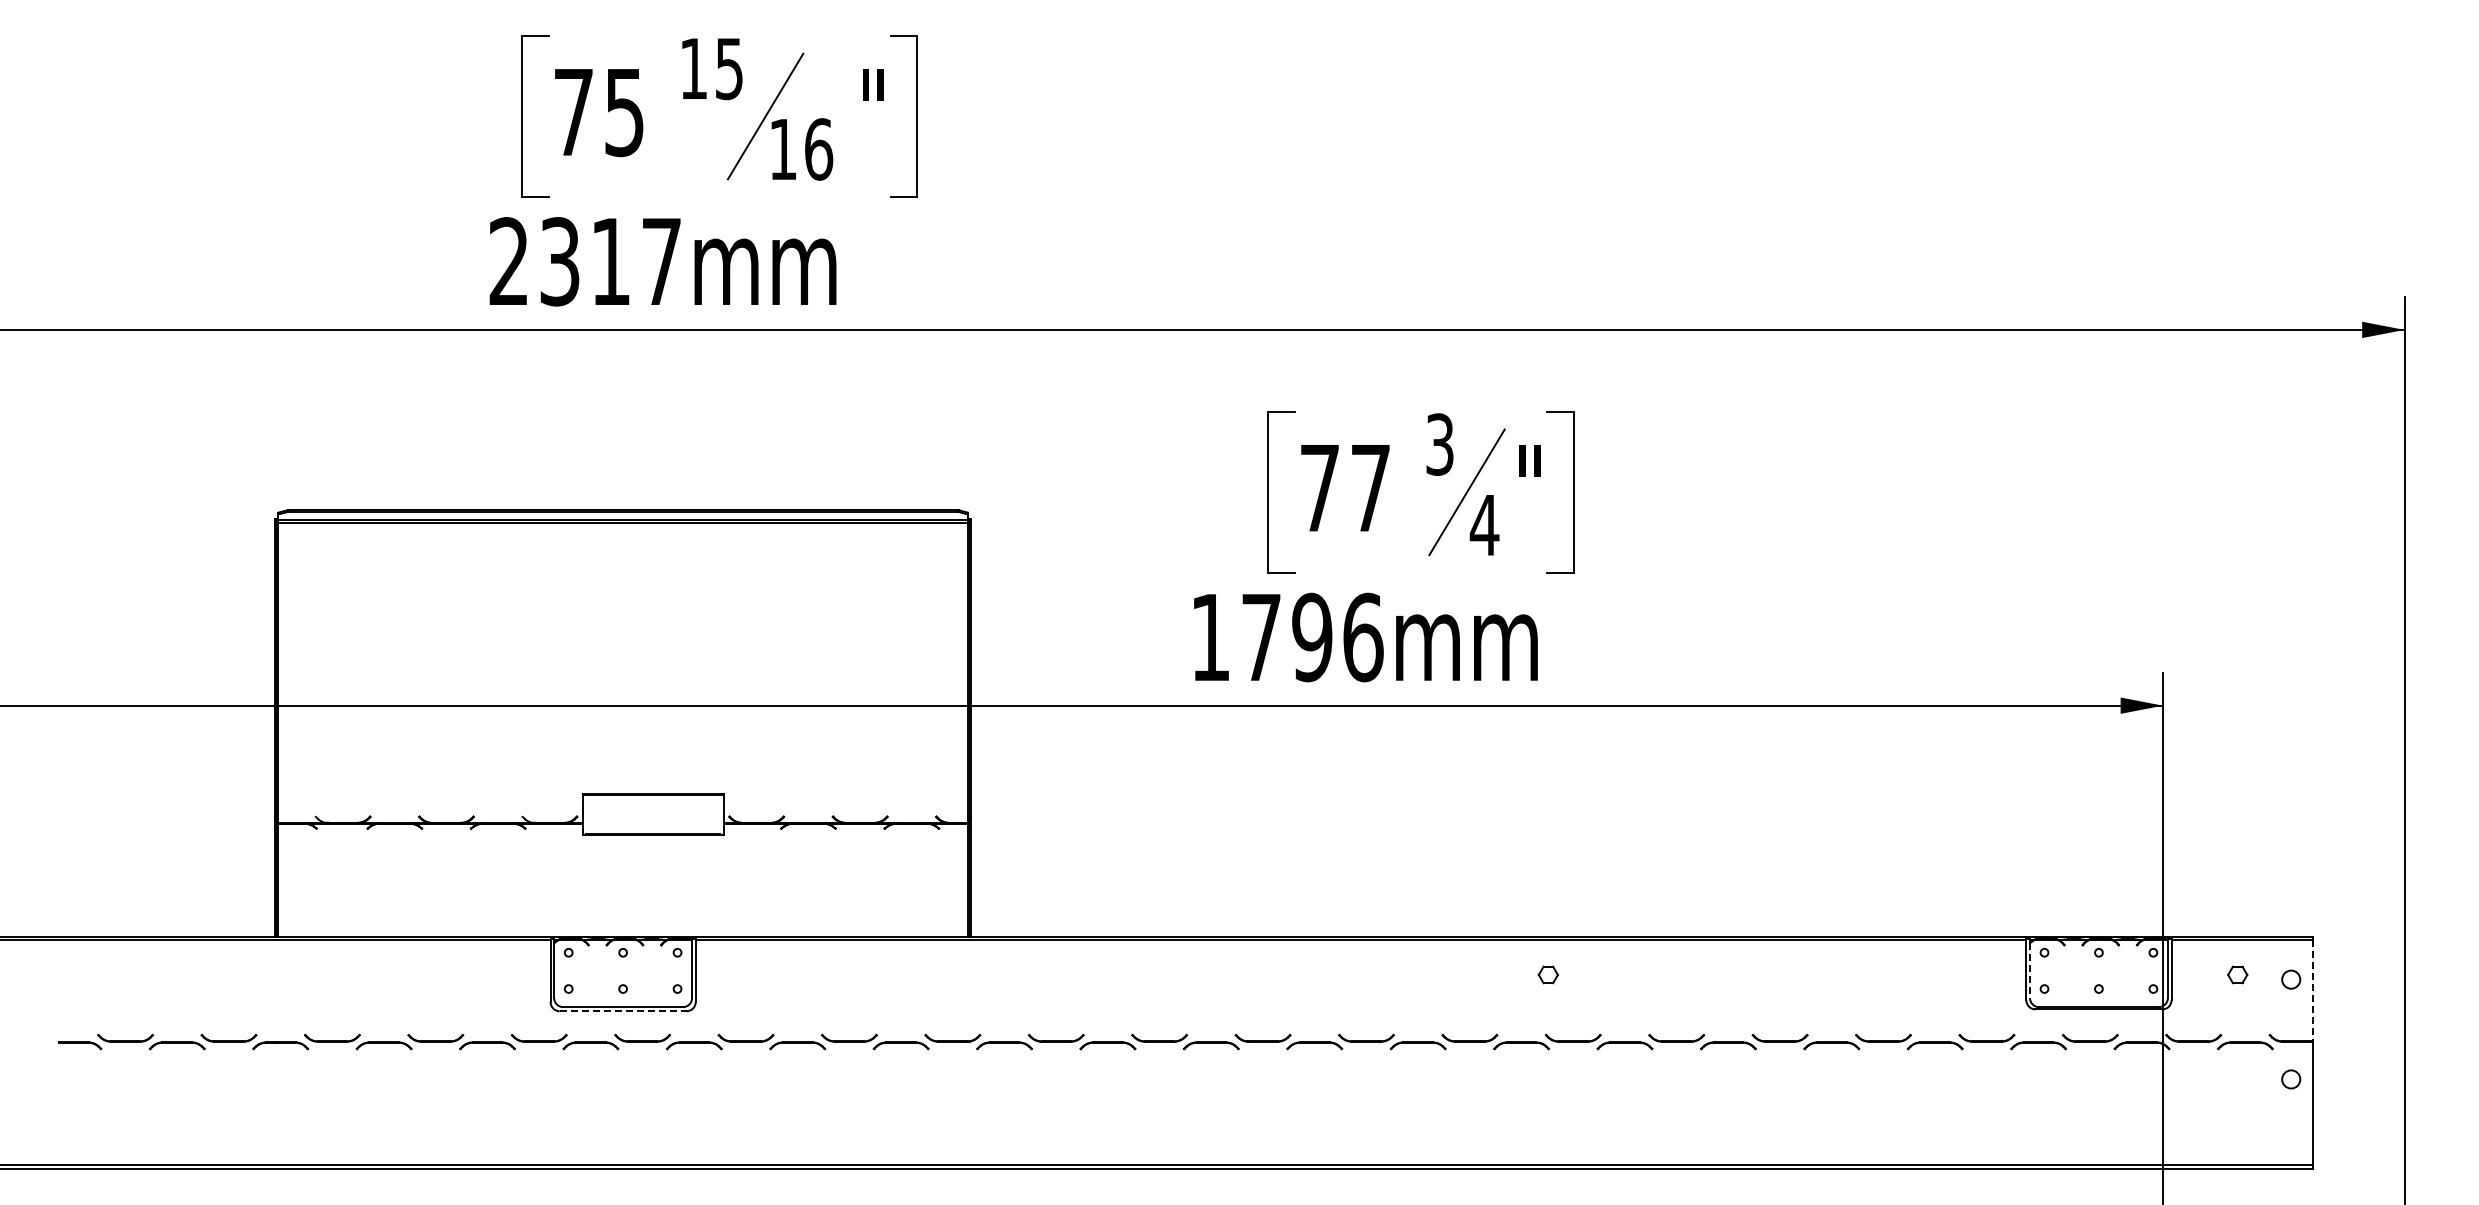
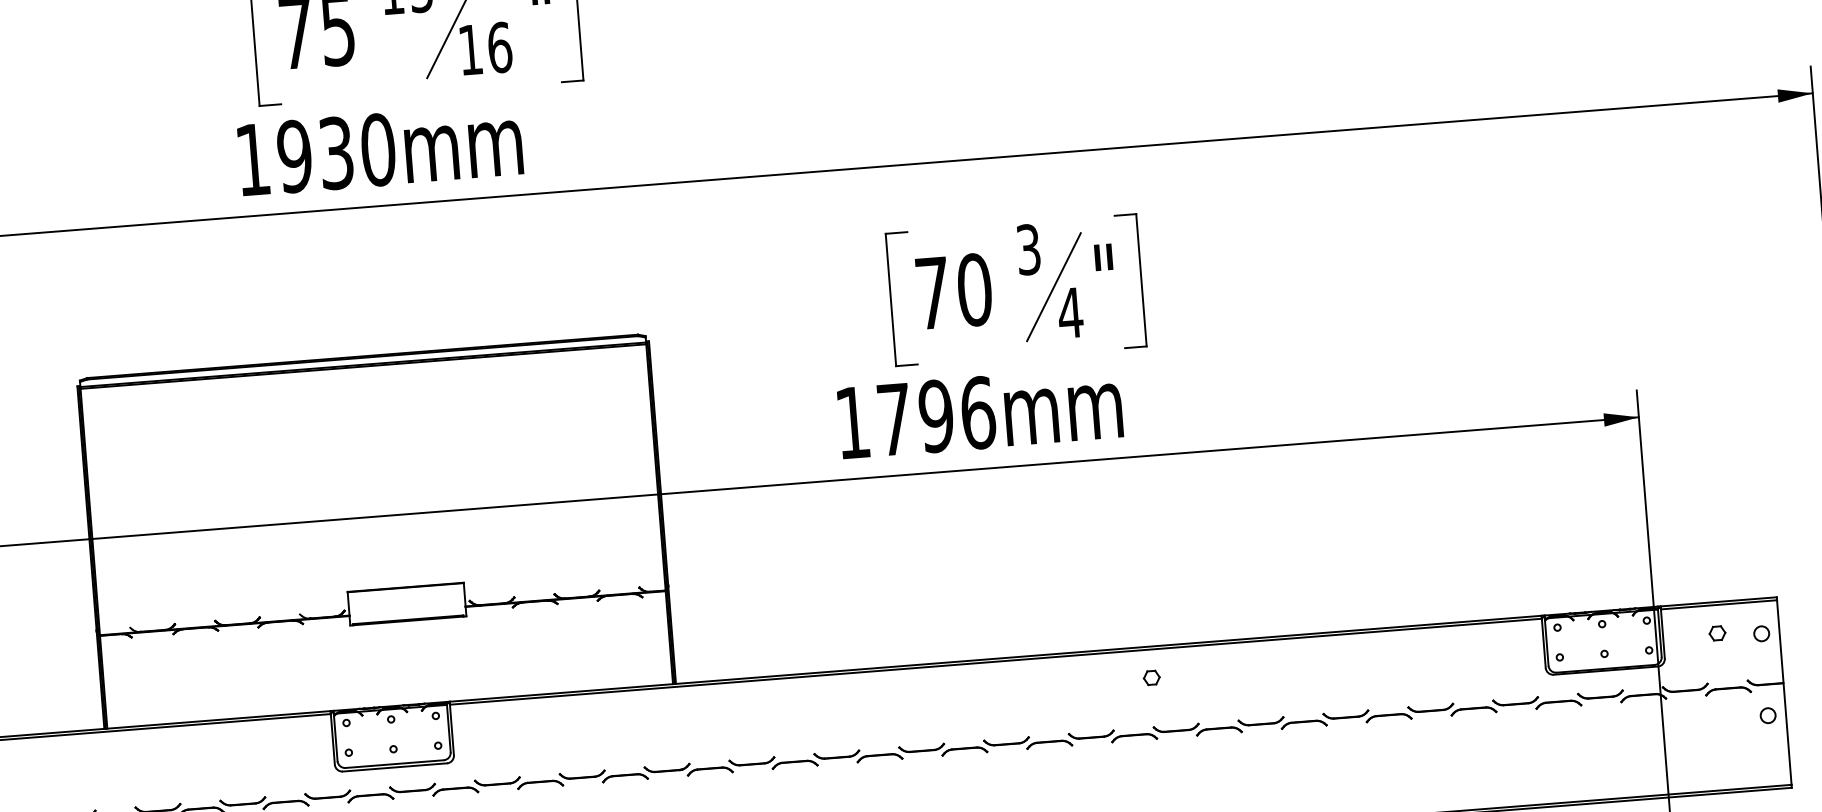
text: (585, 261) -> (315, 154), 2317mm -> 1930mm
text: (1370, 487) -> (974, 289), 77 -> 70
line: (2030, 971) -> (1547, 643), dashed -> solid
line: (2313, 991) -> (1780, 642), dashed -> solid
line: (623, 1011) -> (395, 767), dashed -> solid

